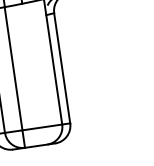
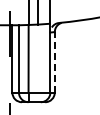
line: (61, 66) -> (54, 61), solid -> dashed

